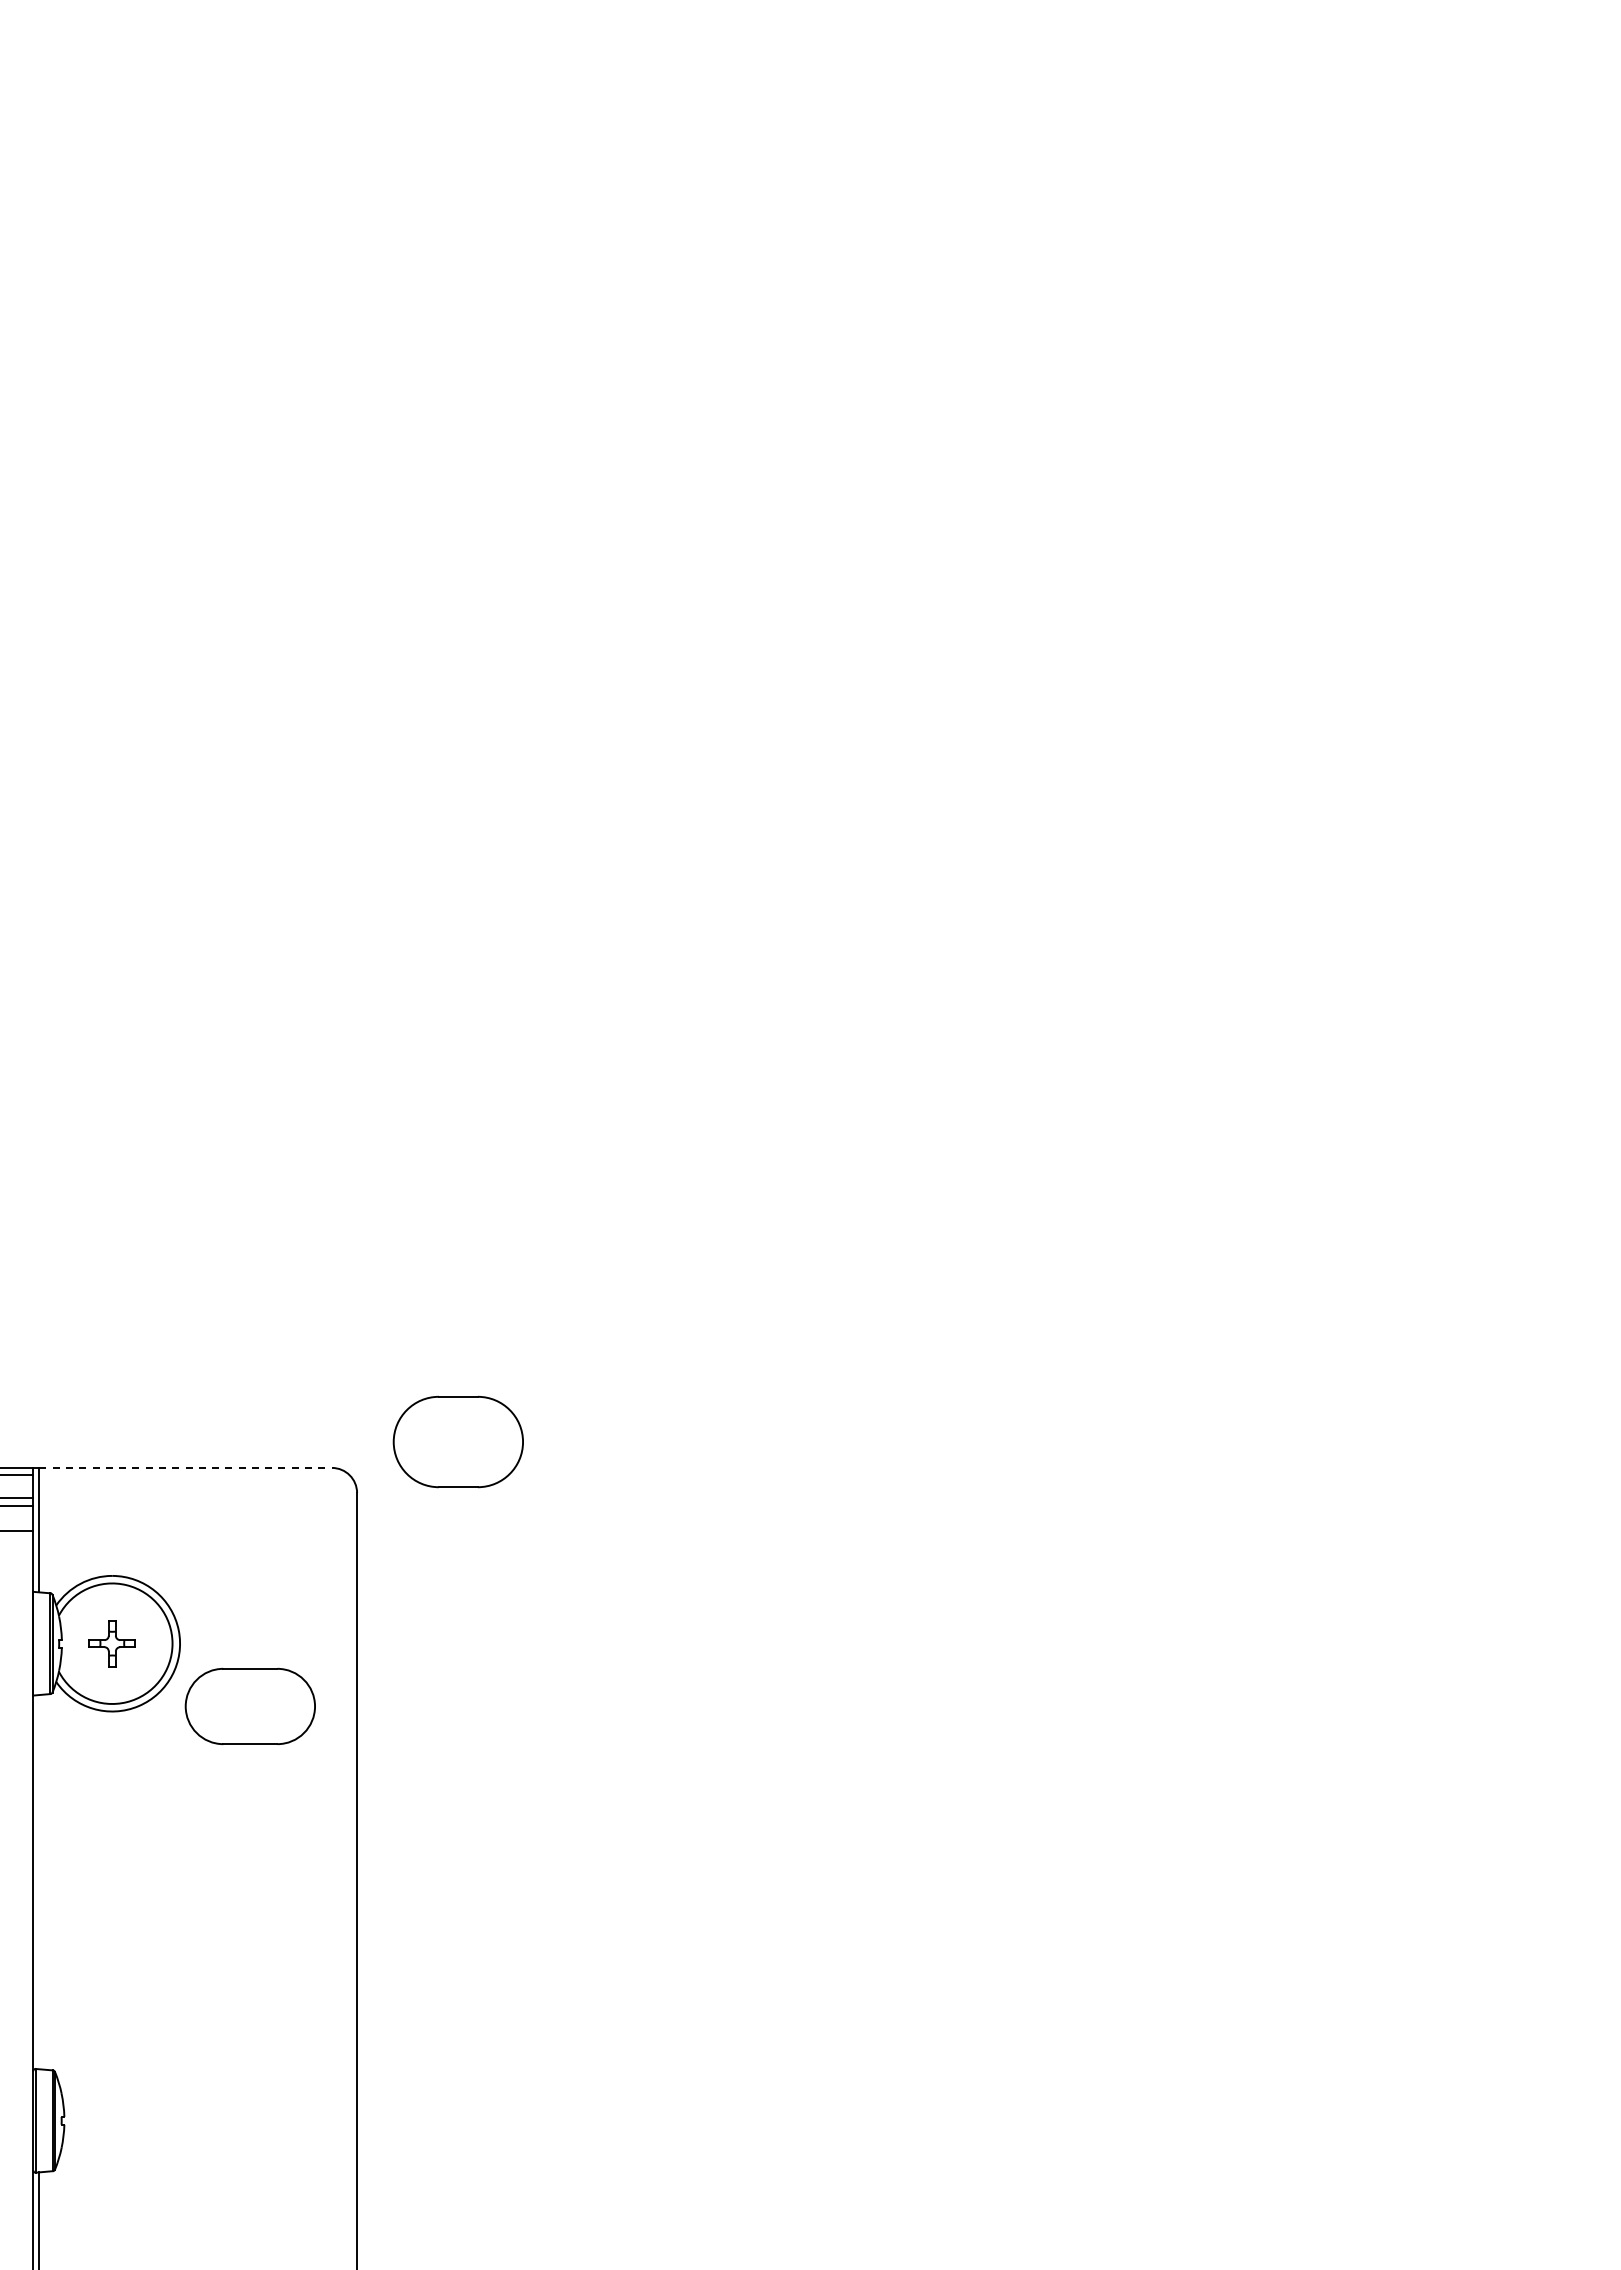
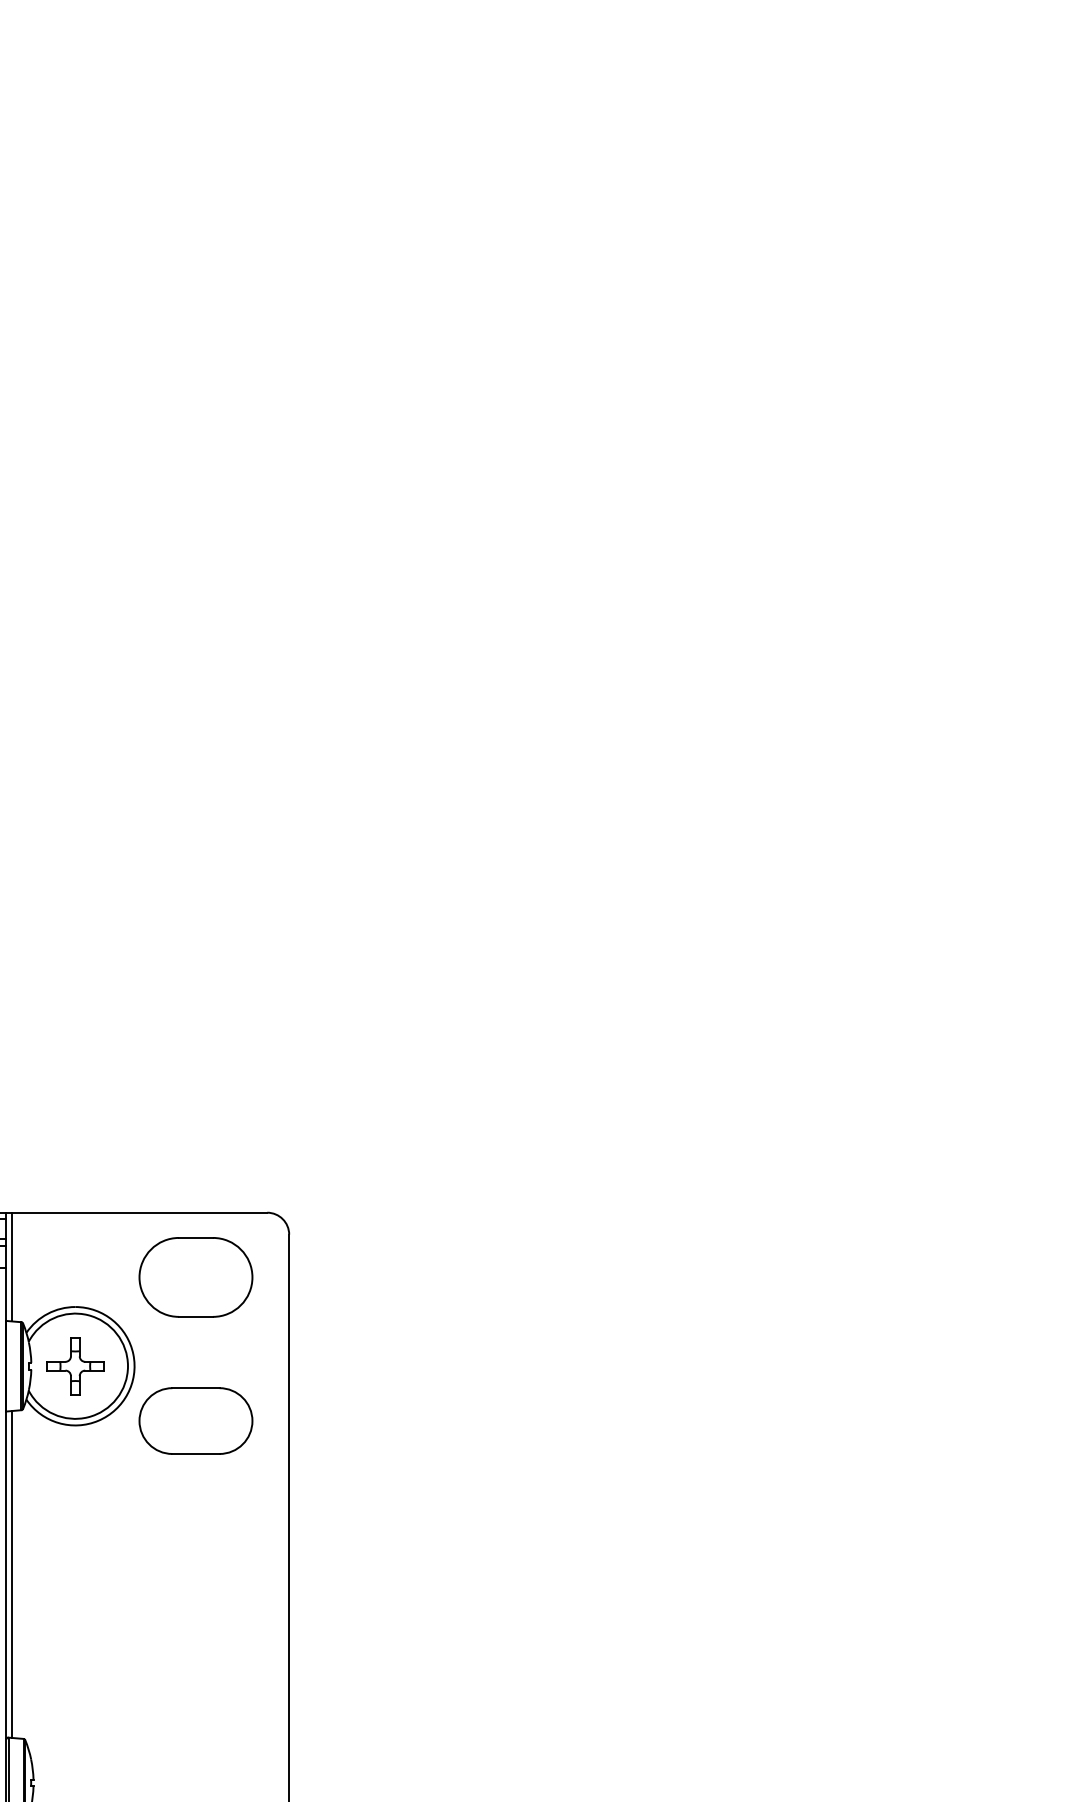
part: (457, 1441) -> (195, 1276), moved
line: (186, 1467) -> (140, 1212), dashed -> solid
part: (112, 1643) -> (75, 1366), size x1.43
line: (39, 1882) -> (11, 1574), added

